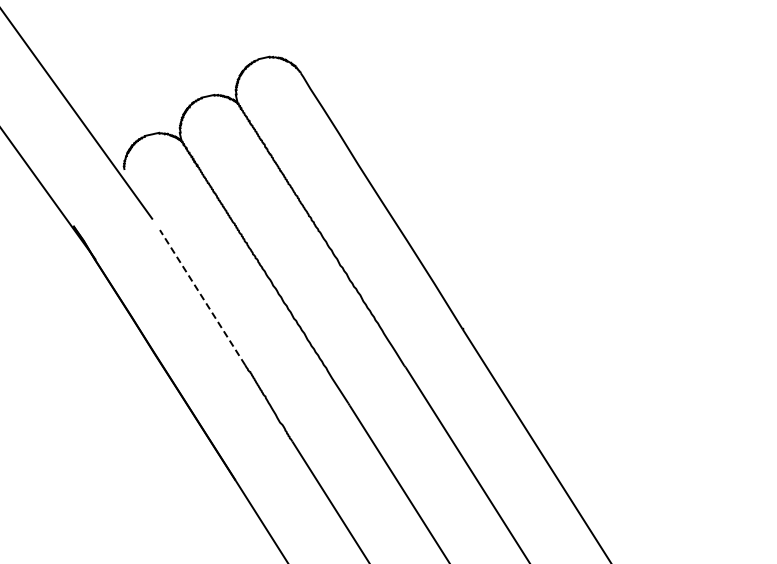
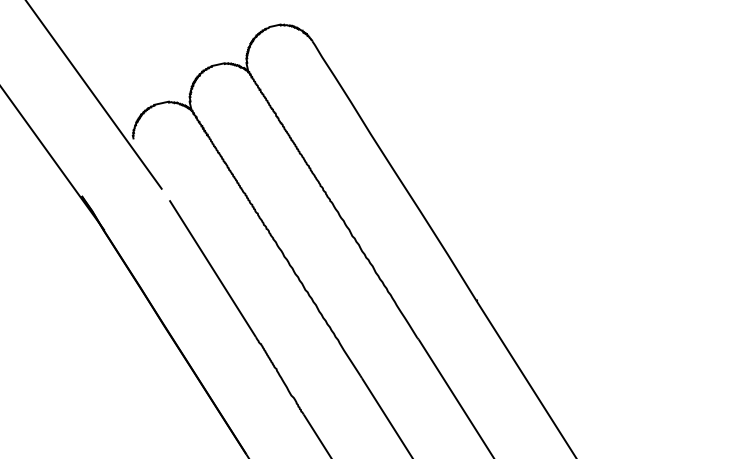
line: (202, 297) -> (212, 268), dashed -> solid

